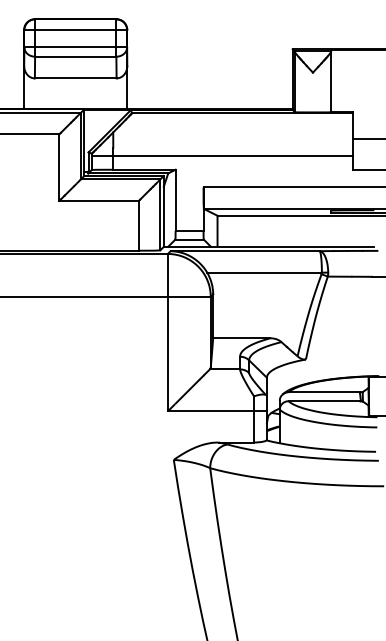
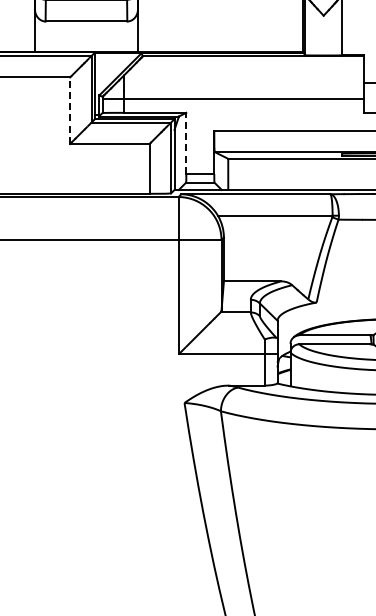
line: (59, 167) -> (70, 110), solid -> dashed
line: (175, 200) -> (186, 143), solid -> dashed

